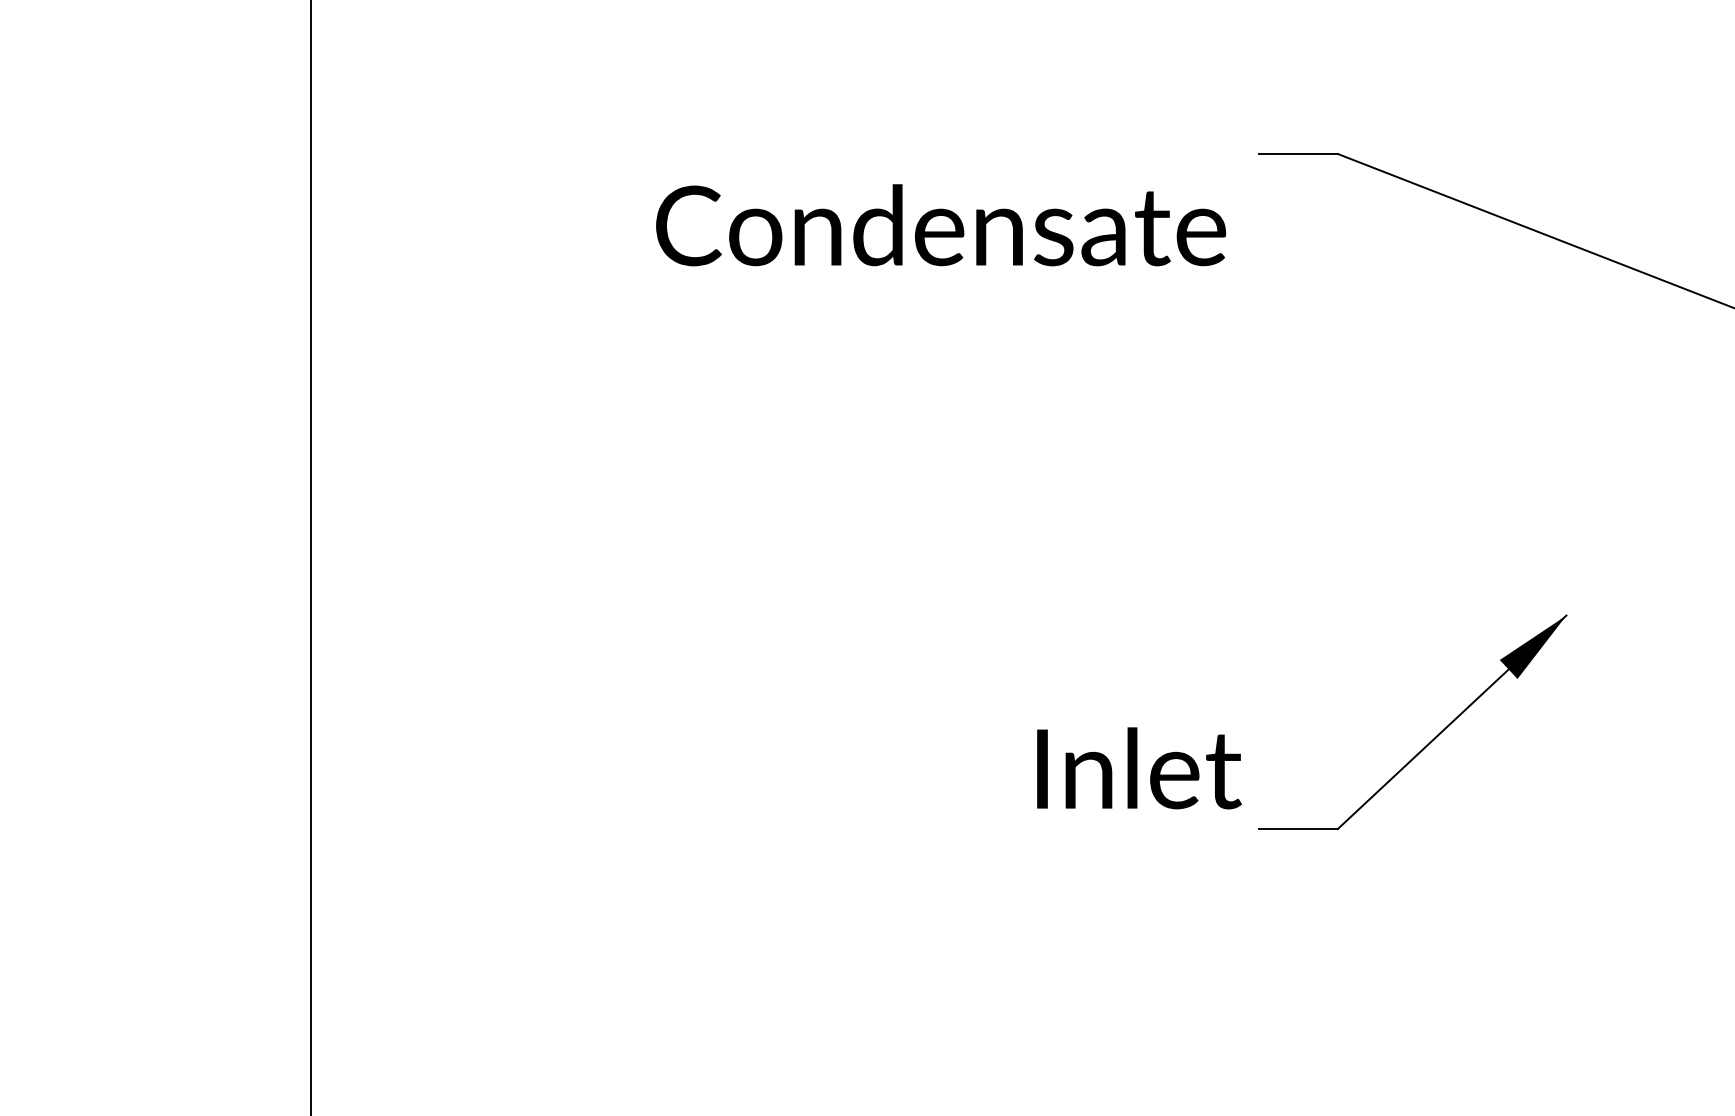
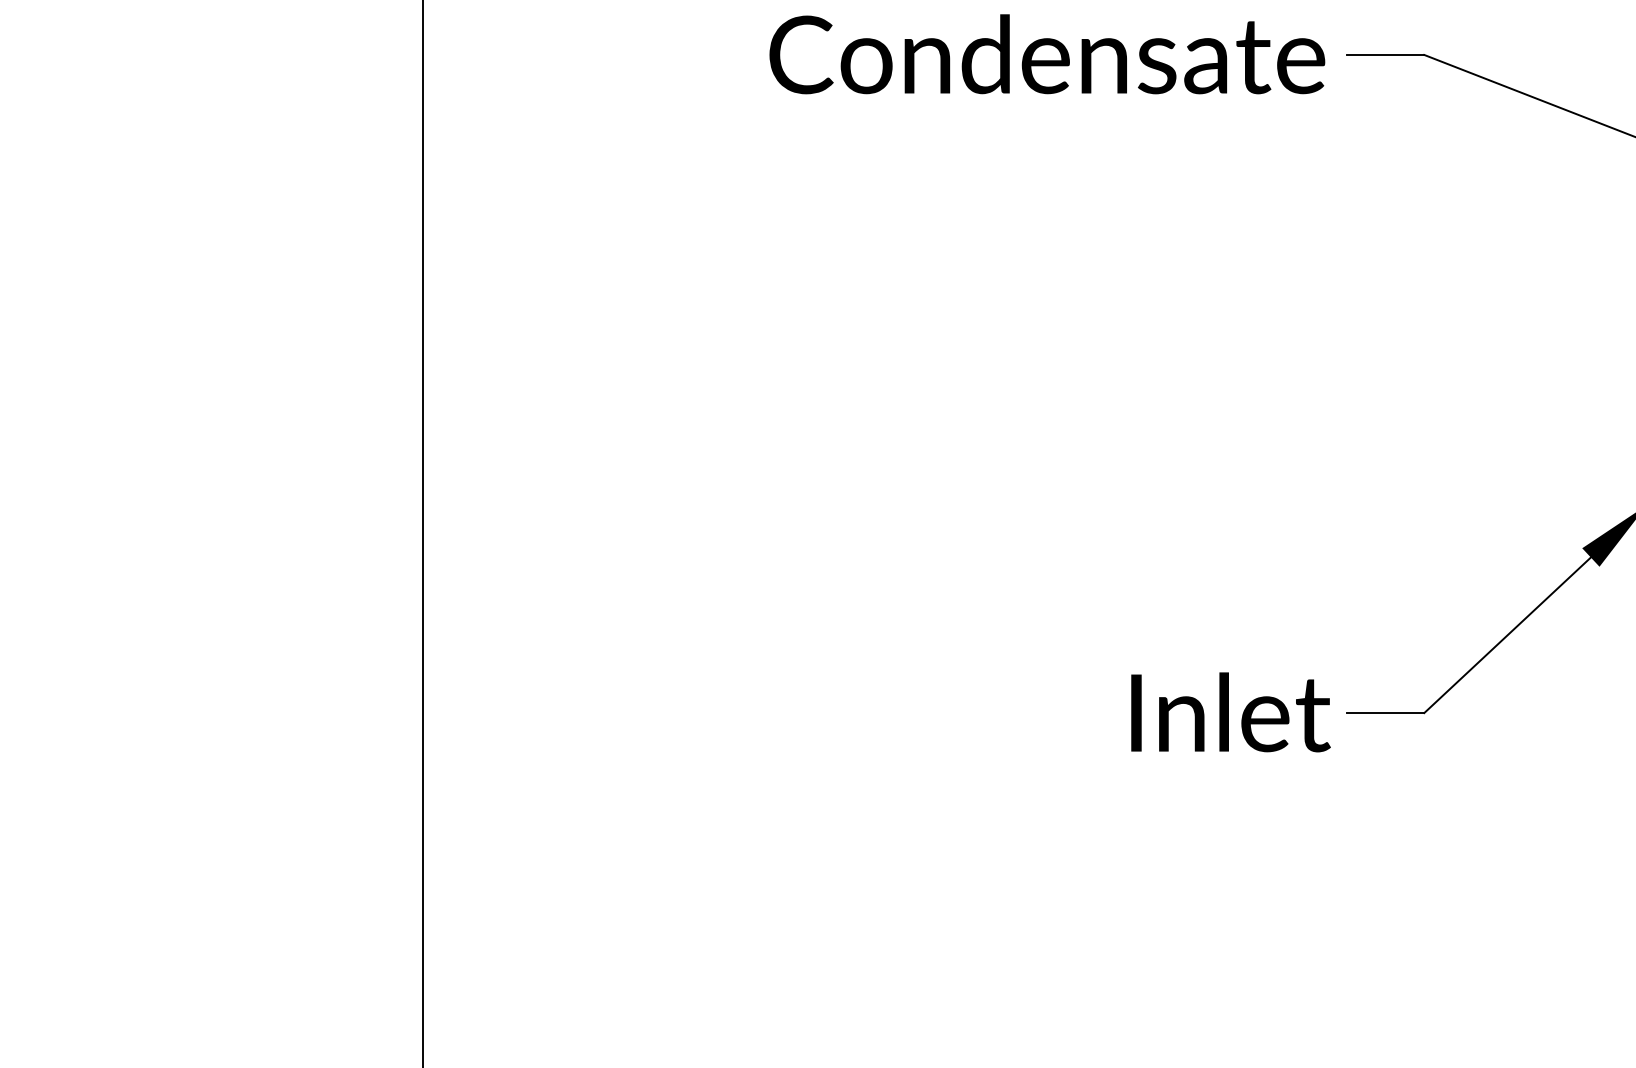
text: (941, 225) -> (1047, 54), moved
text: (1139, 768) -> (1231, 712), moved

